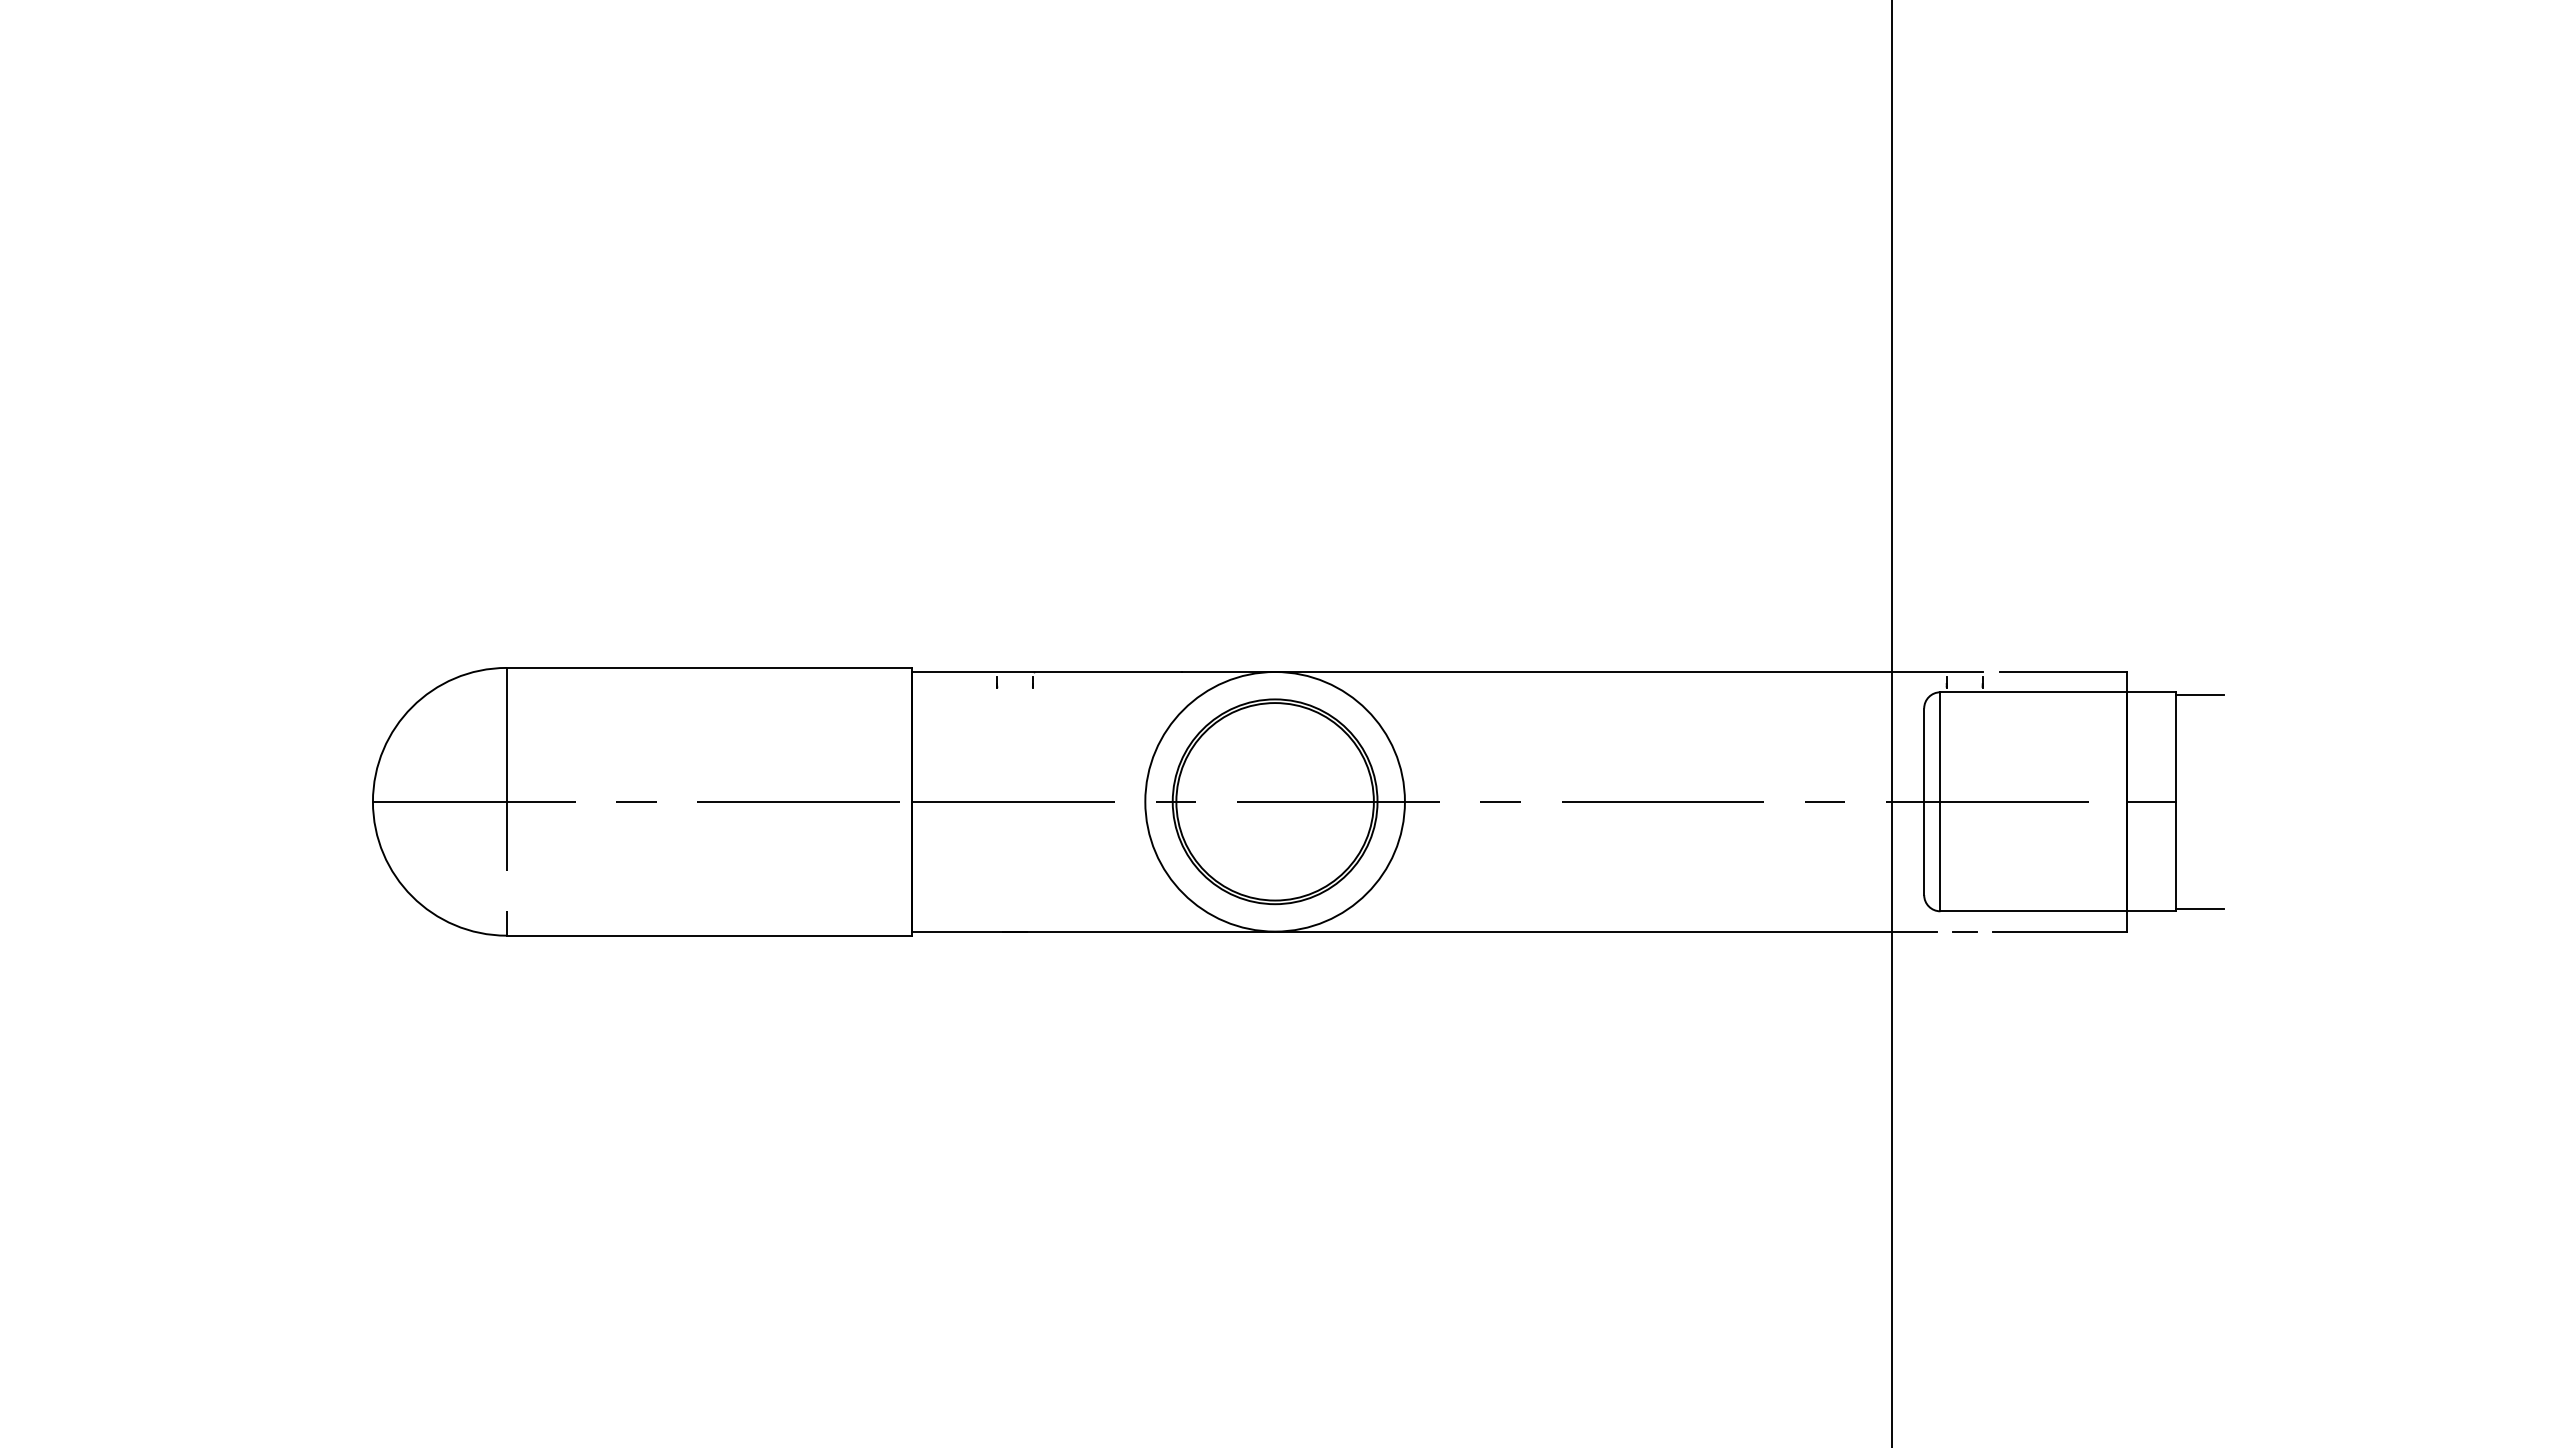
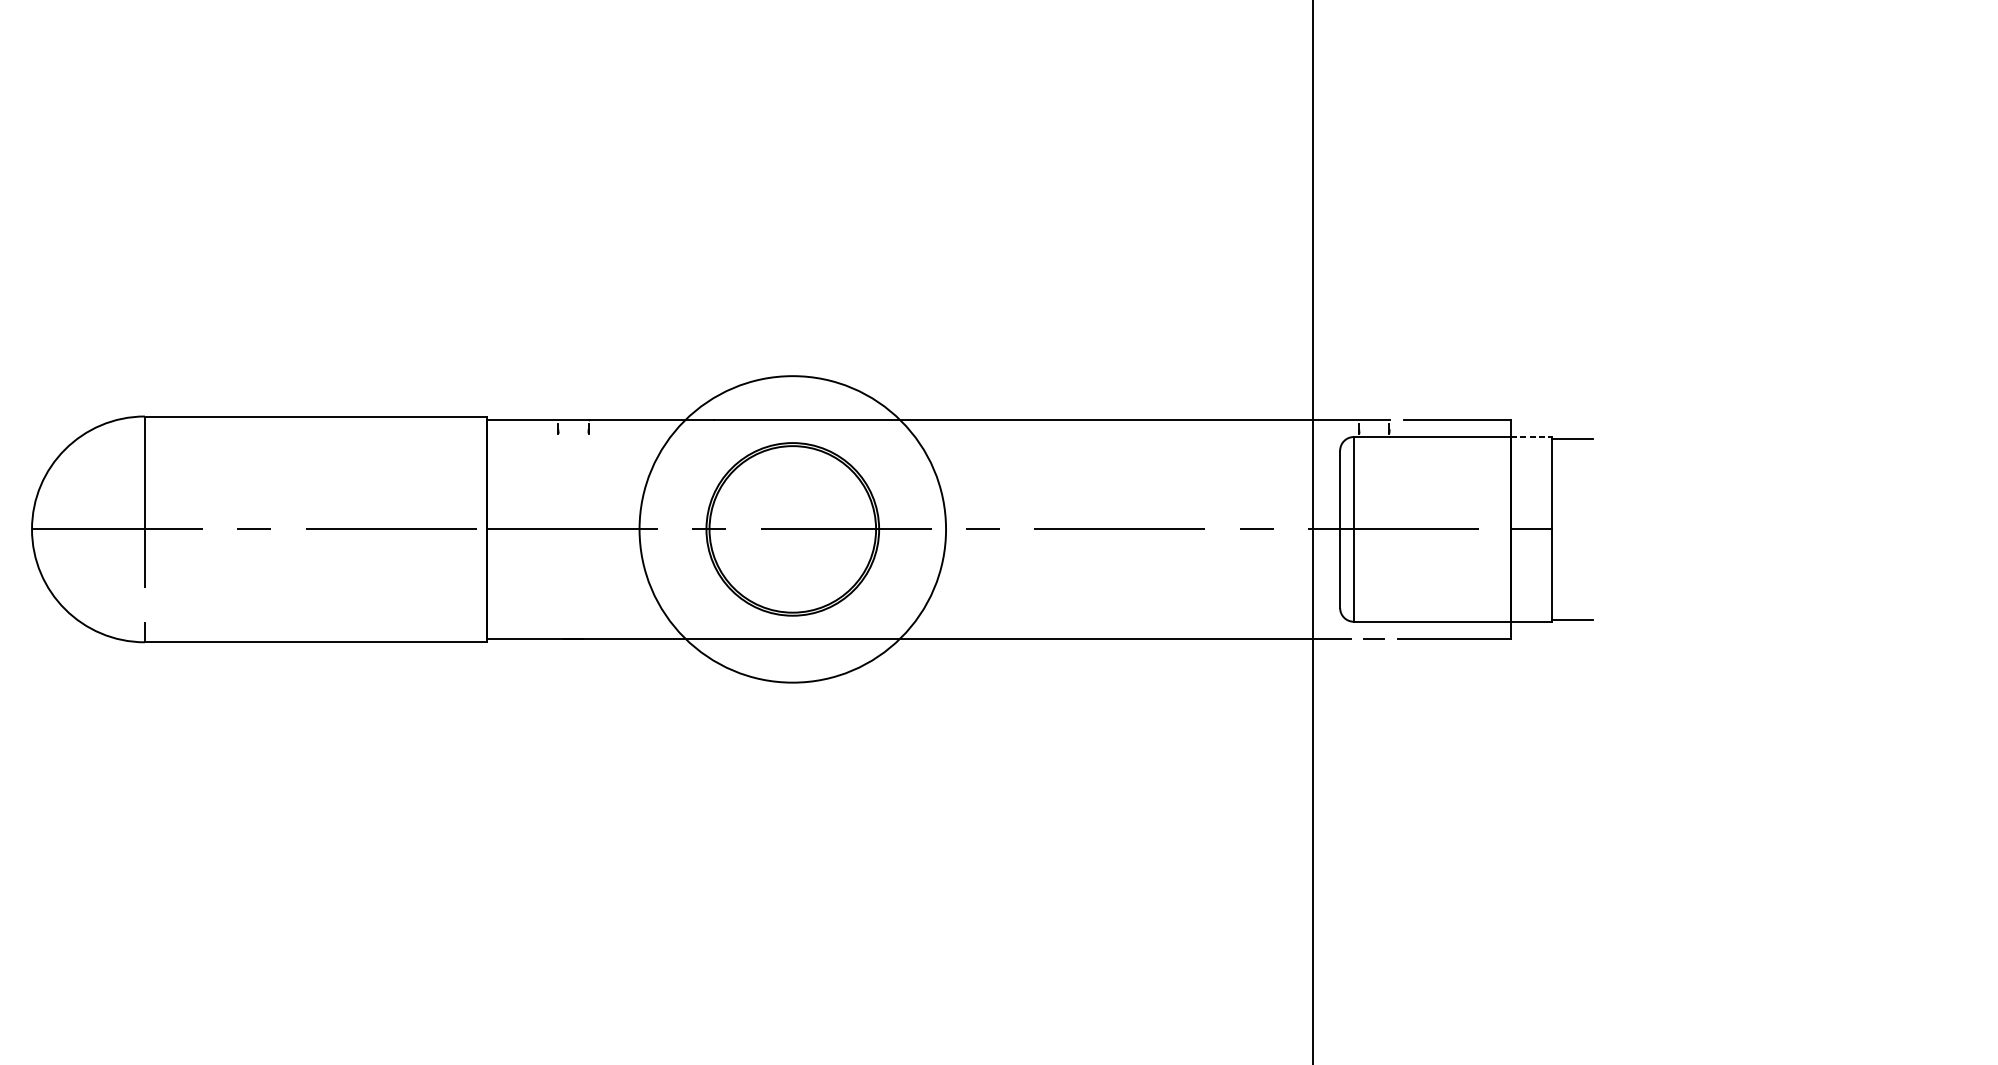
line: (2151, 692) -> (1531, 437), solid -> dashed
circle: (1274, 801) -> (792, 529), size x1.4

